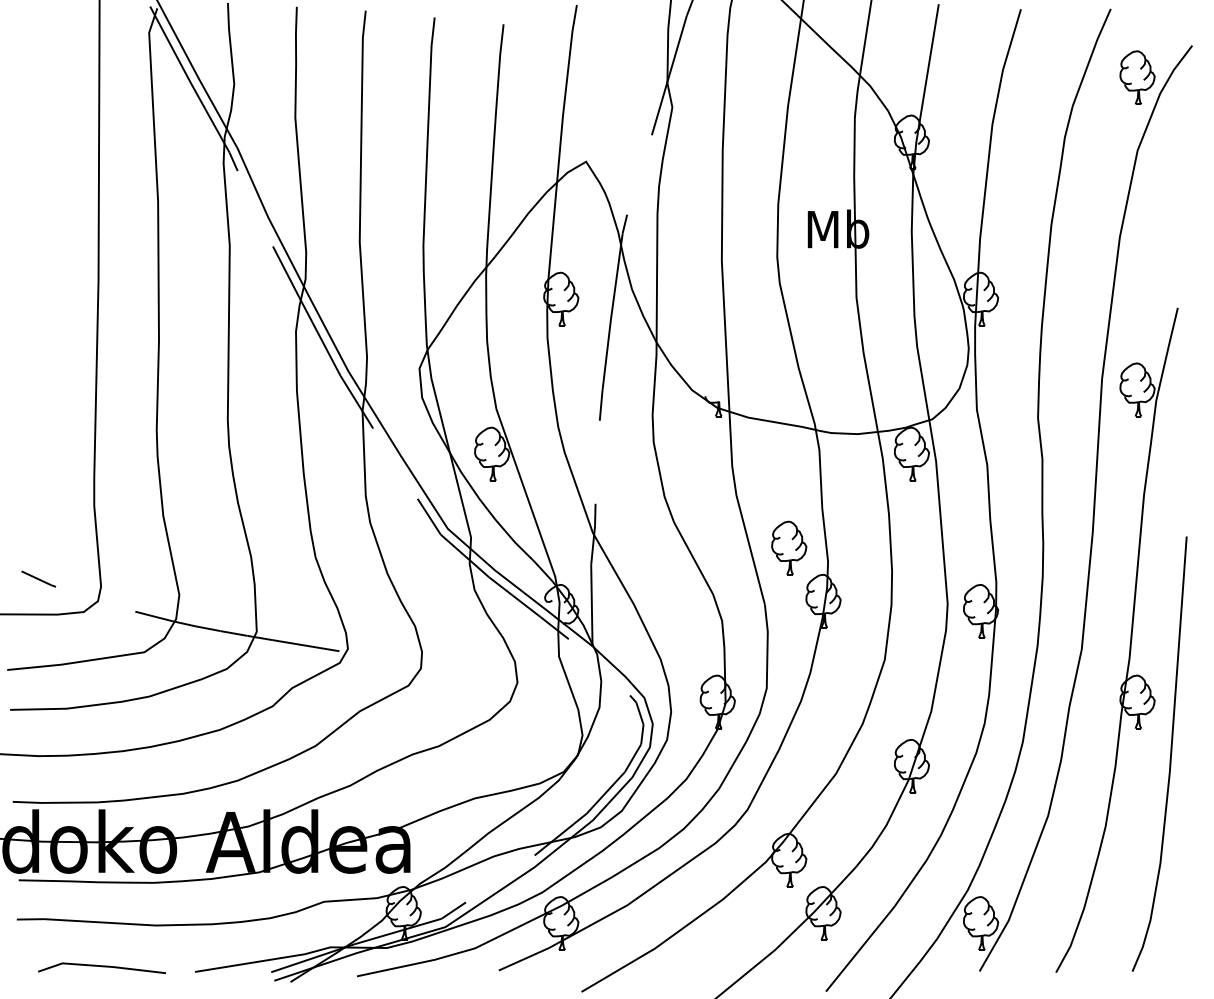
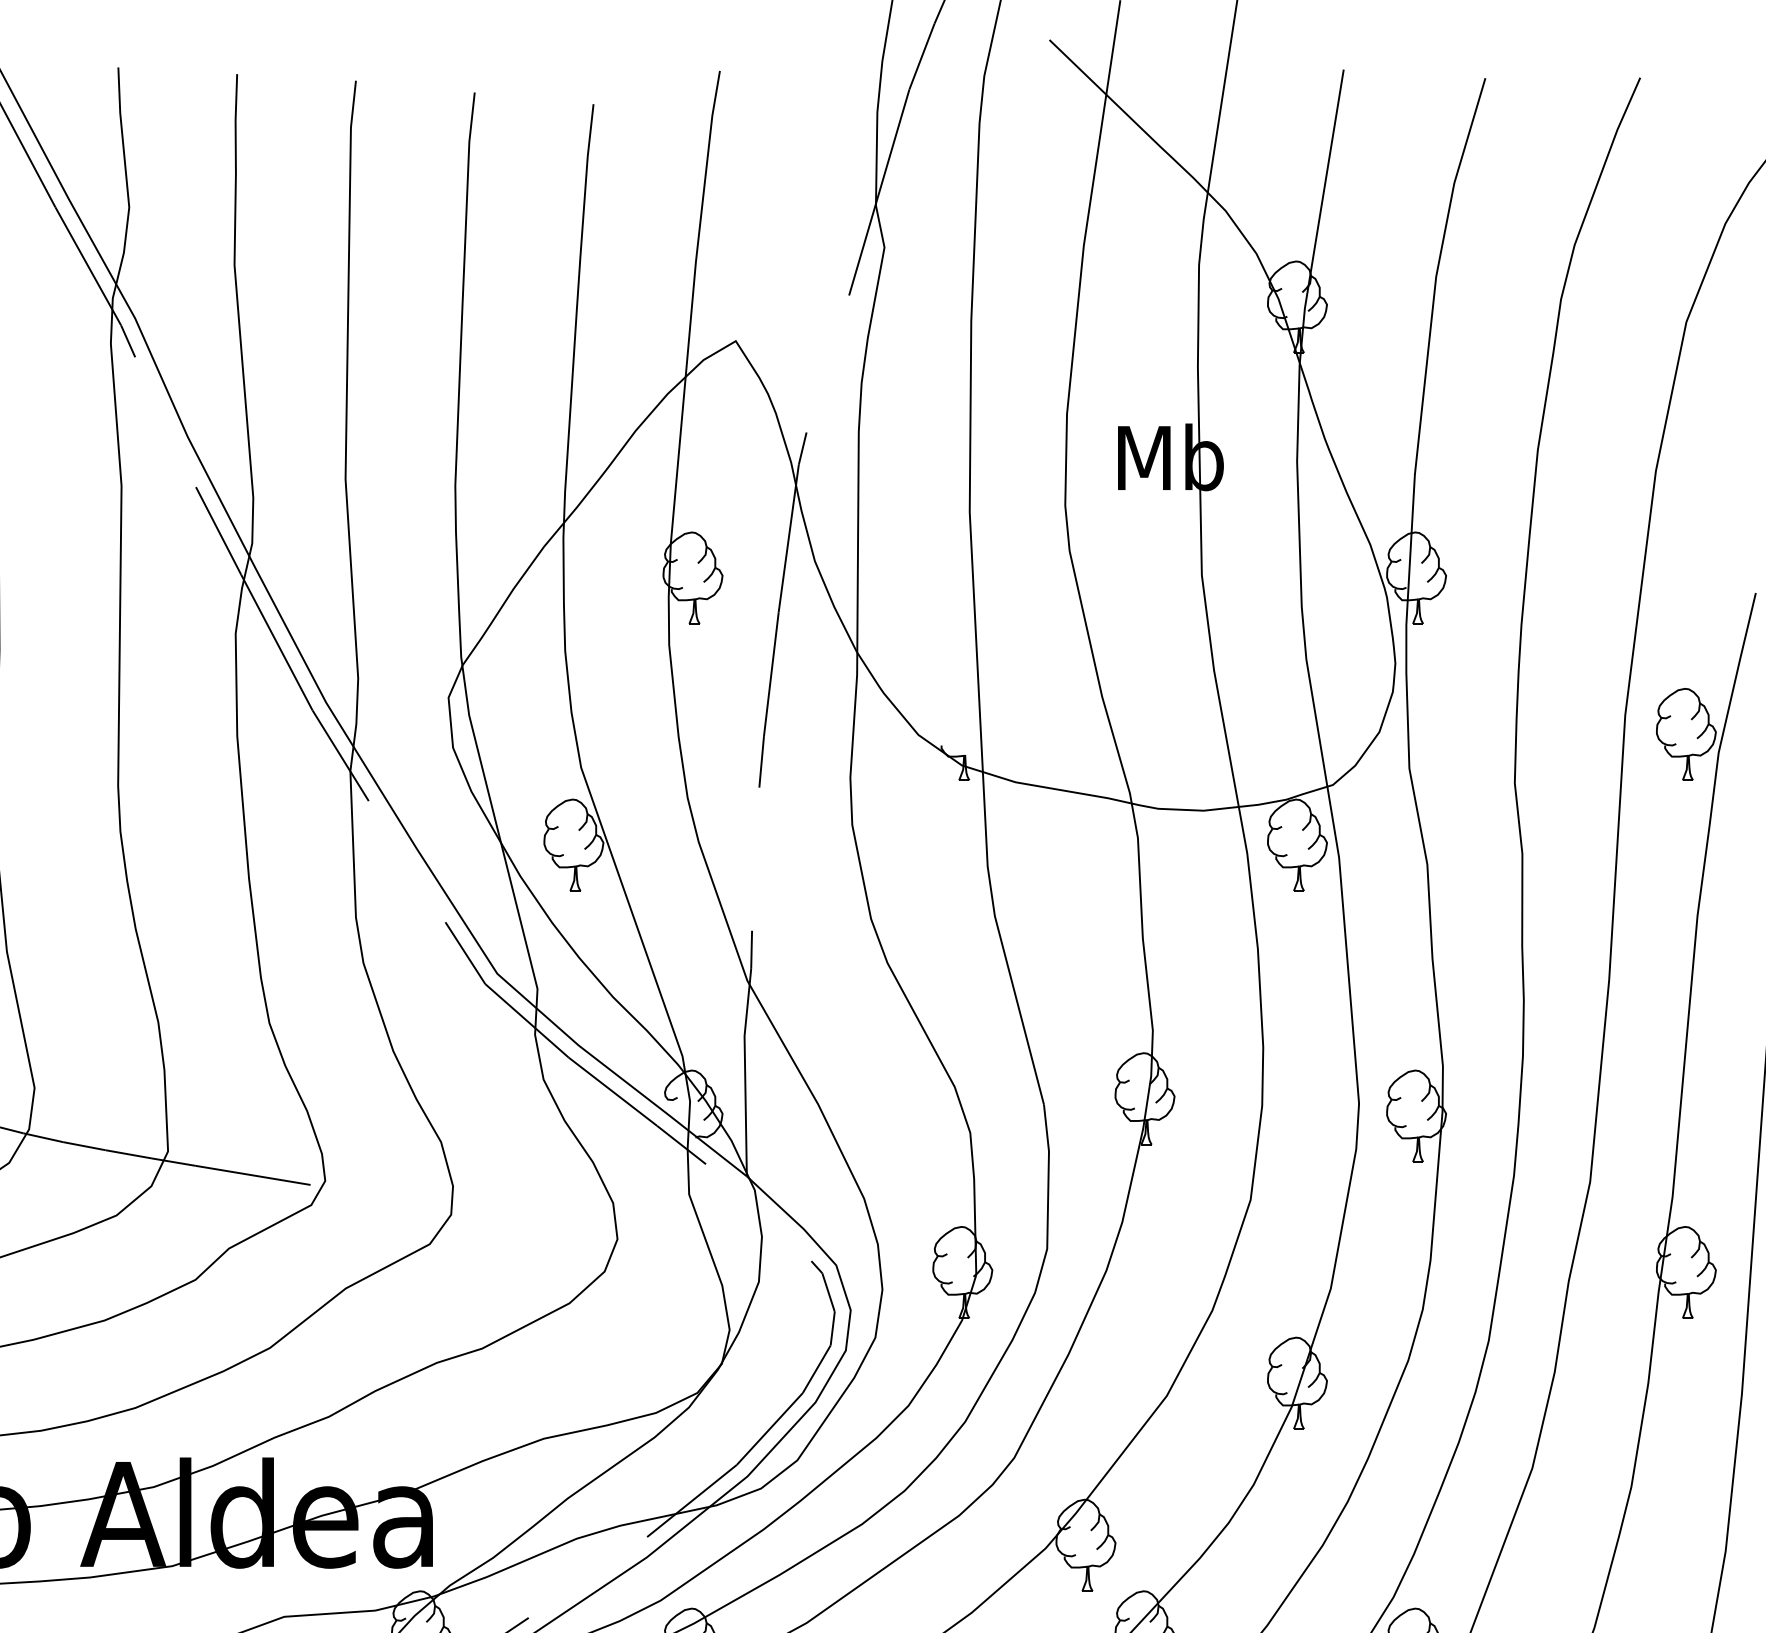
part: (1137, 77) -> (1686, 195), removed
part: (789, 547) -> (1086, 1006), removed

